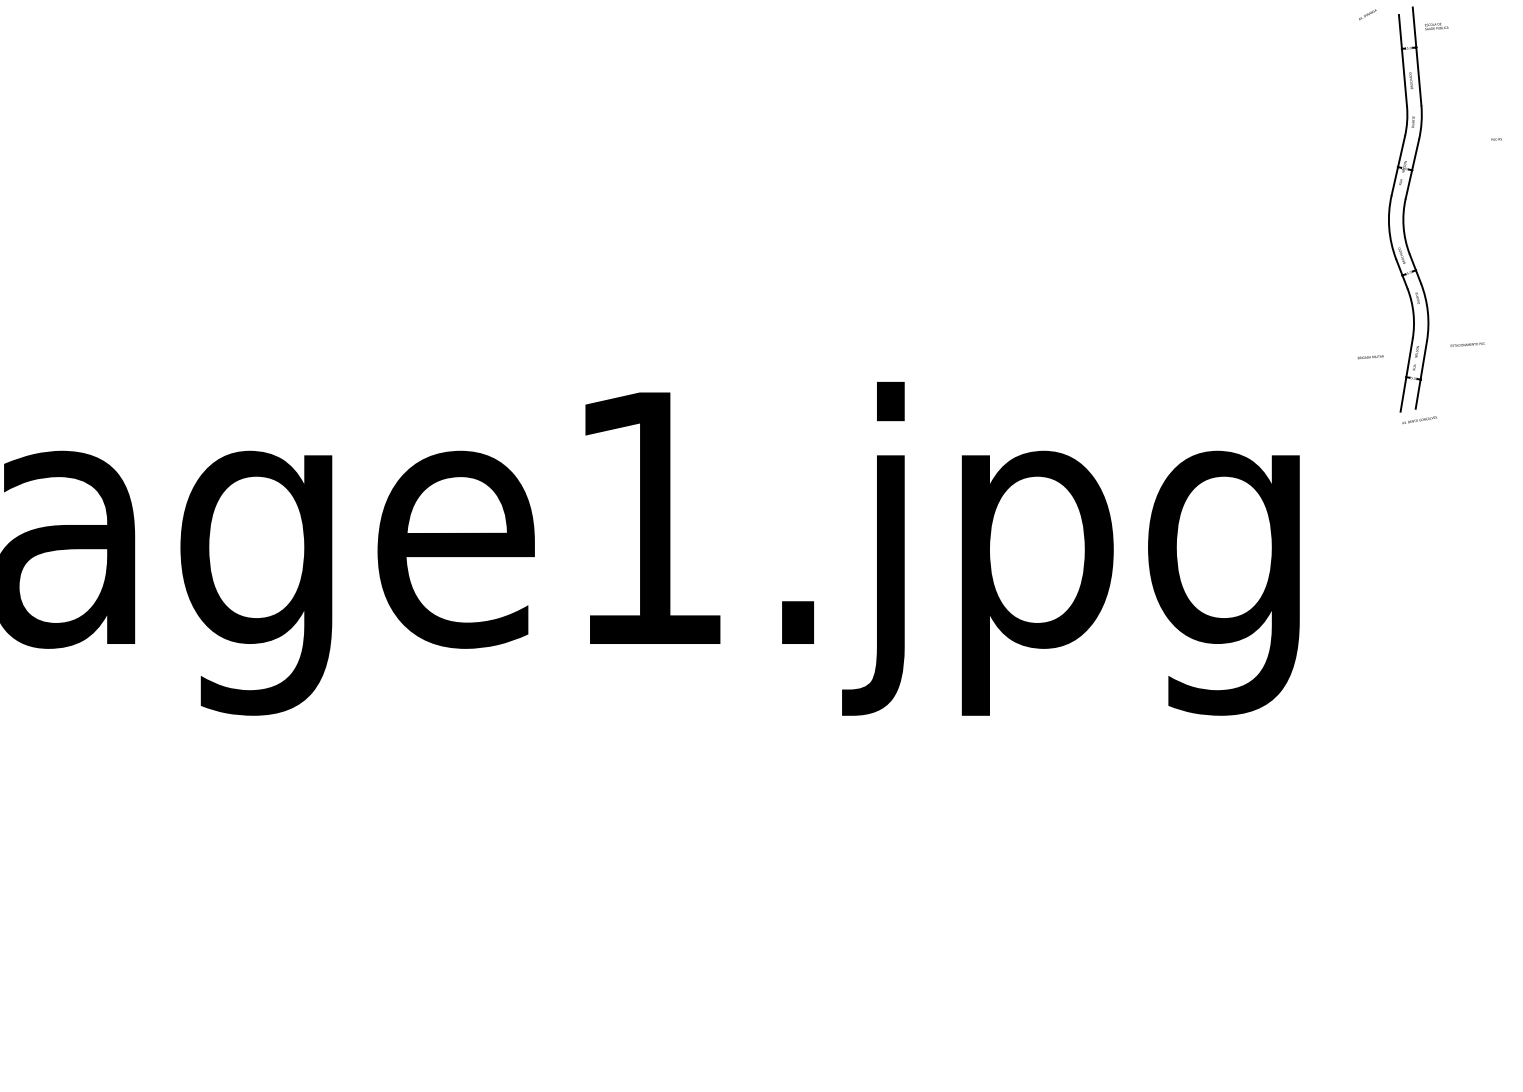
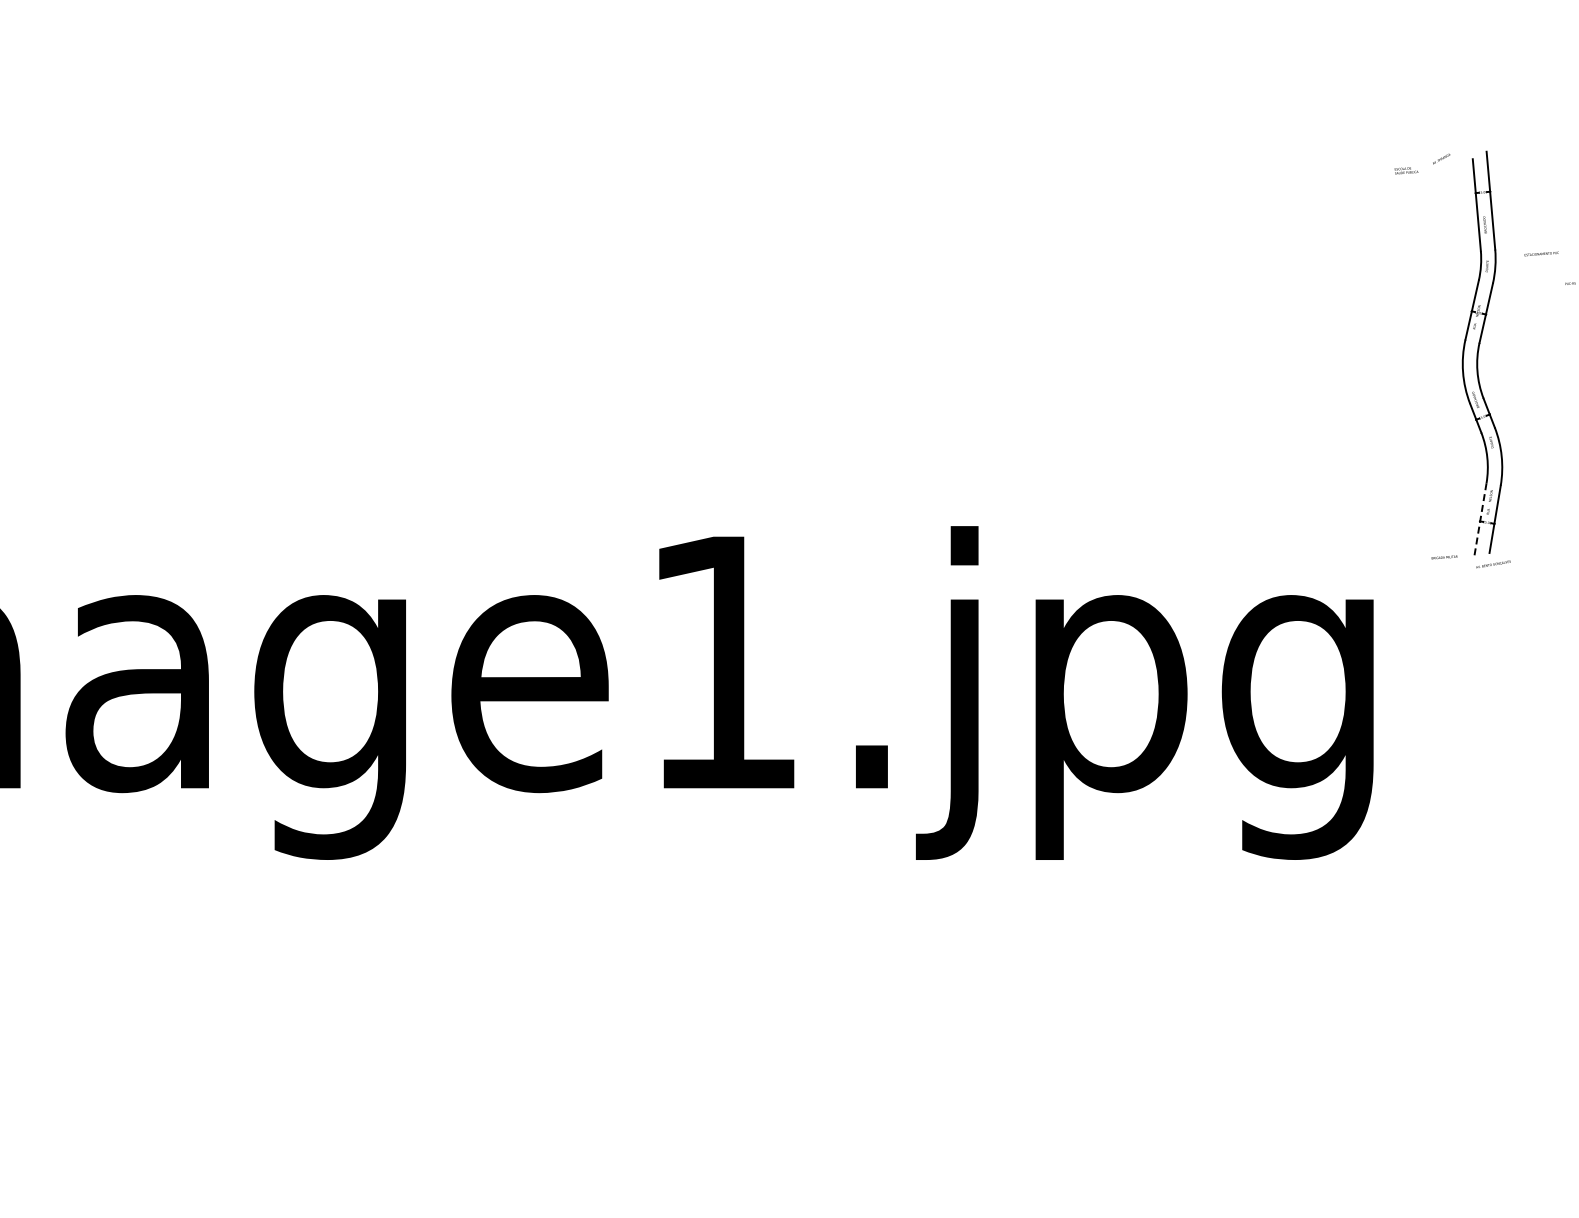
text: (1436, 26) -> (1406, 170), moved
text: (1467, 344) -> (1541, 253), moved
text: (1370, 357) -> (1444, 557), moved
line: (1406, 375) -> (1480, 519), solid -> dashed

